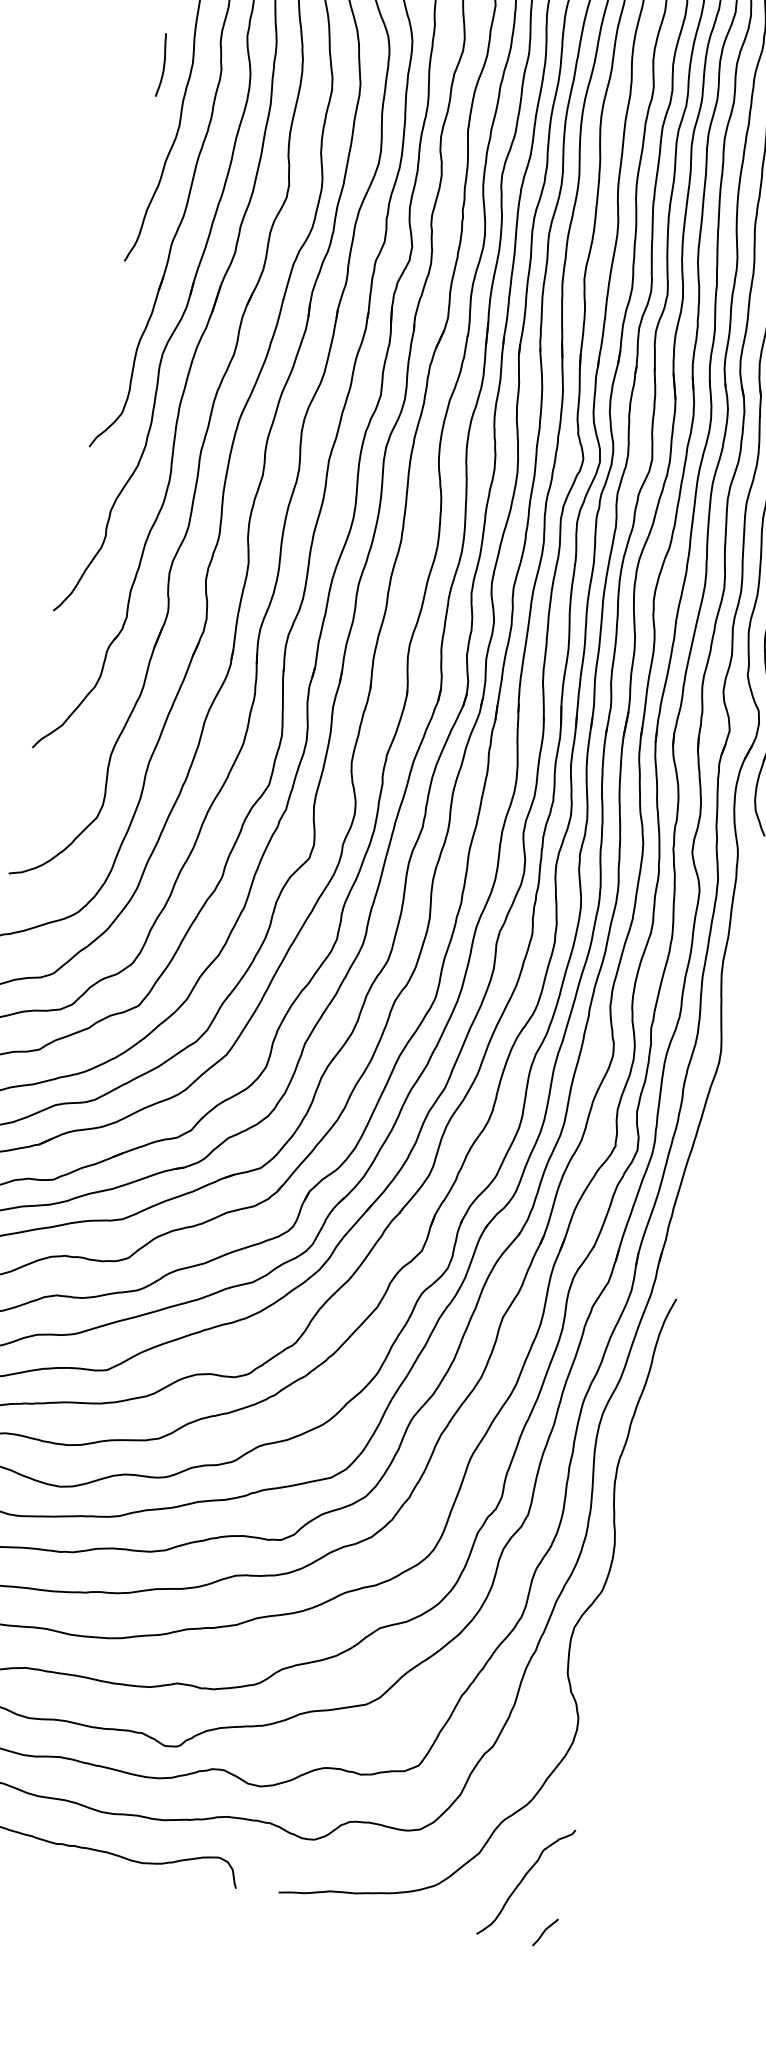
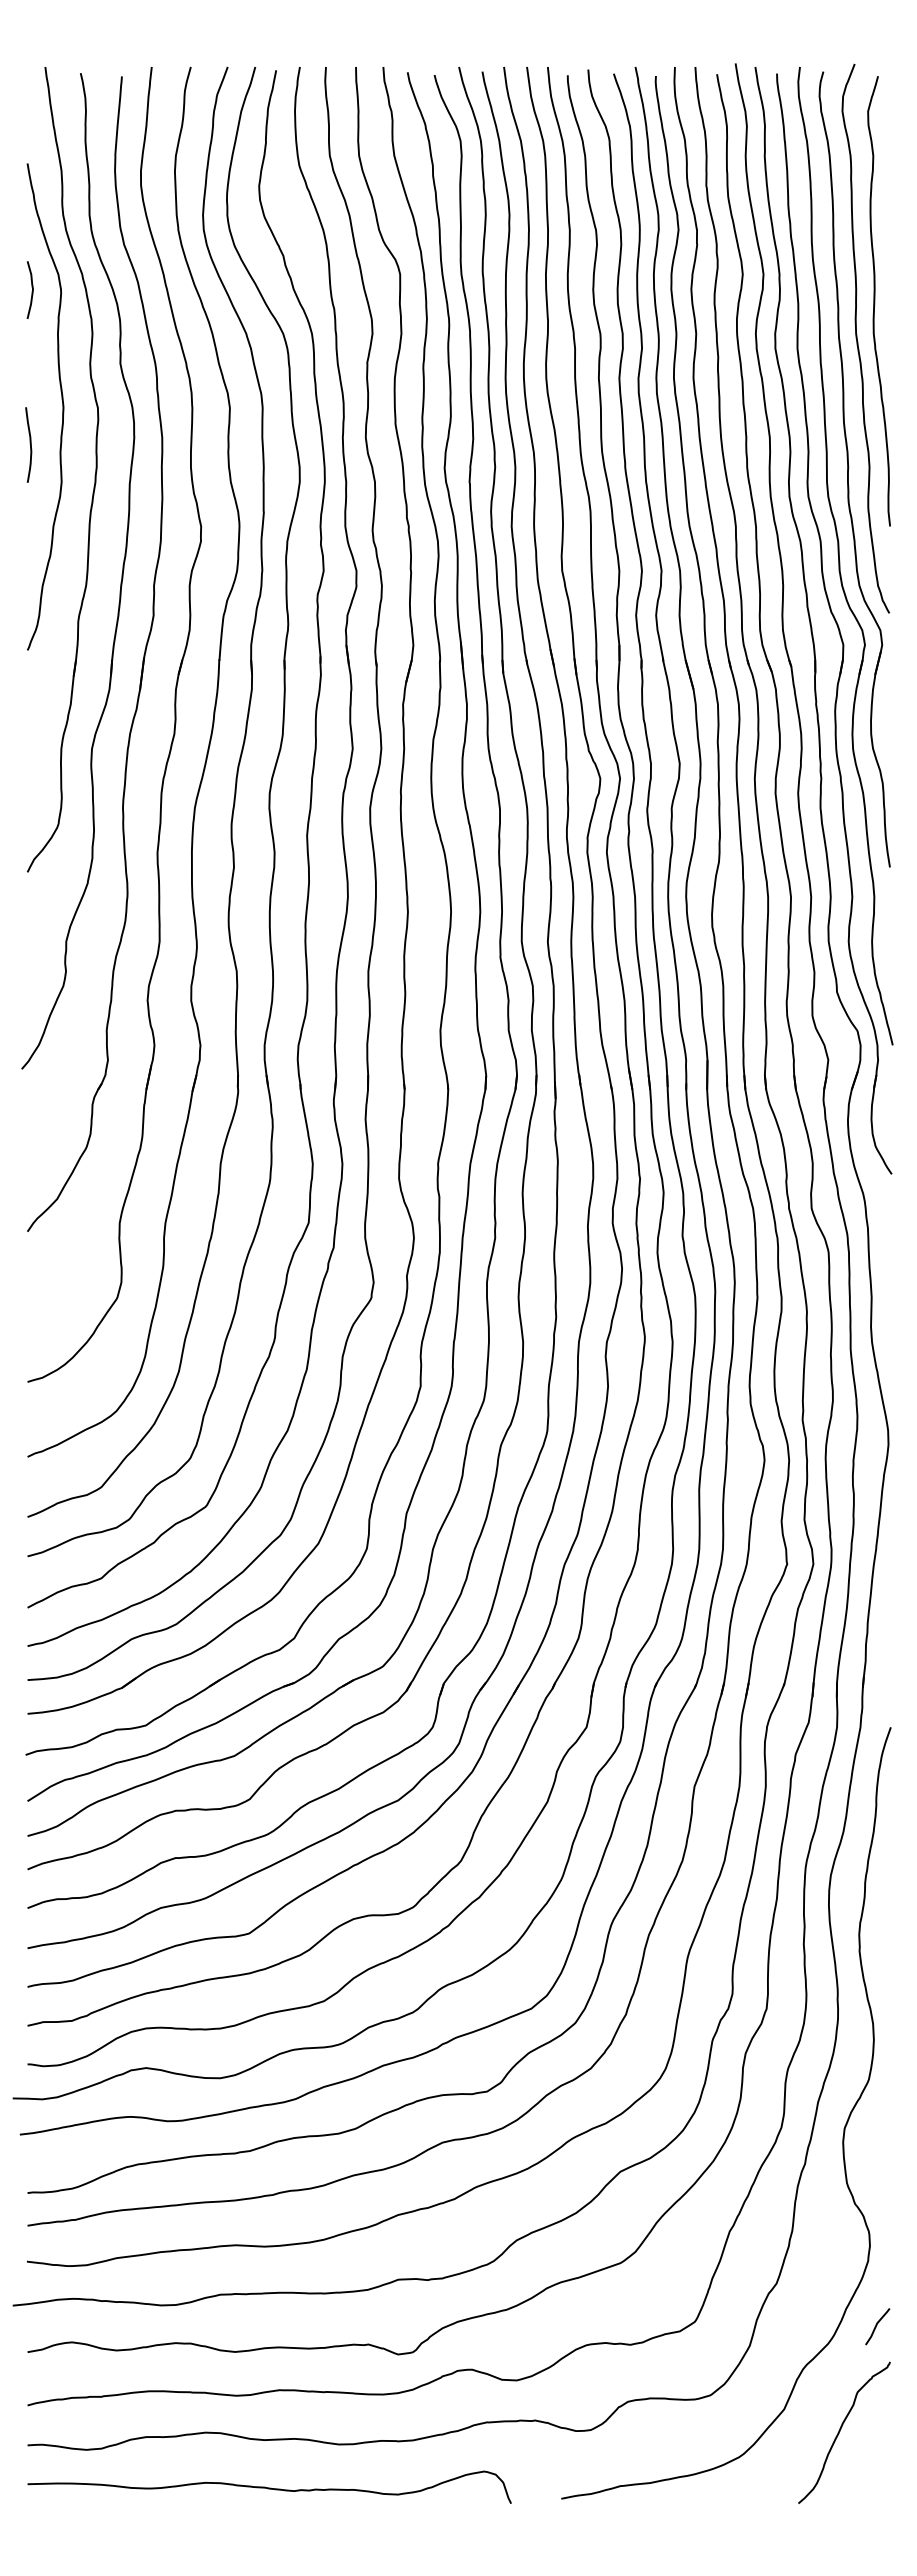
curve: (163, 64) -> (29, 443), moved
line: (545, 1931) -> (877, 2325), moved

